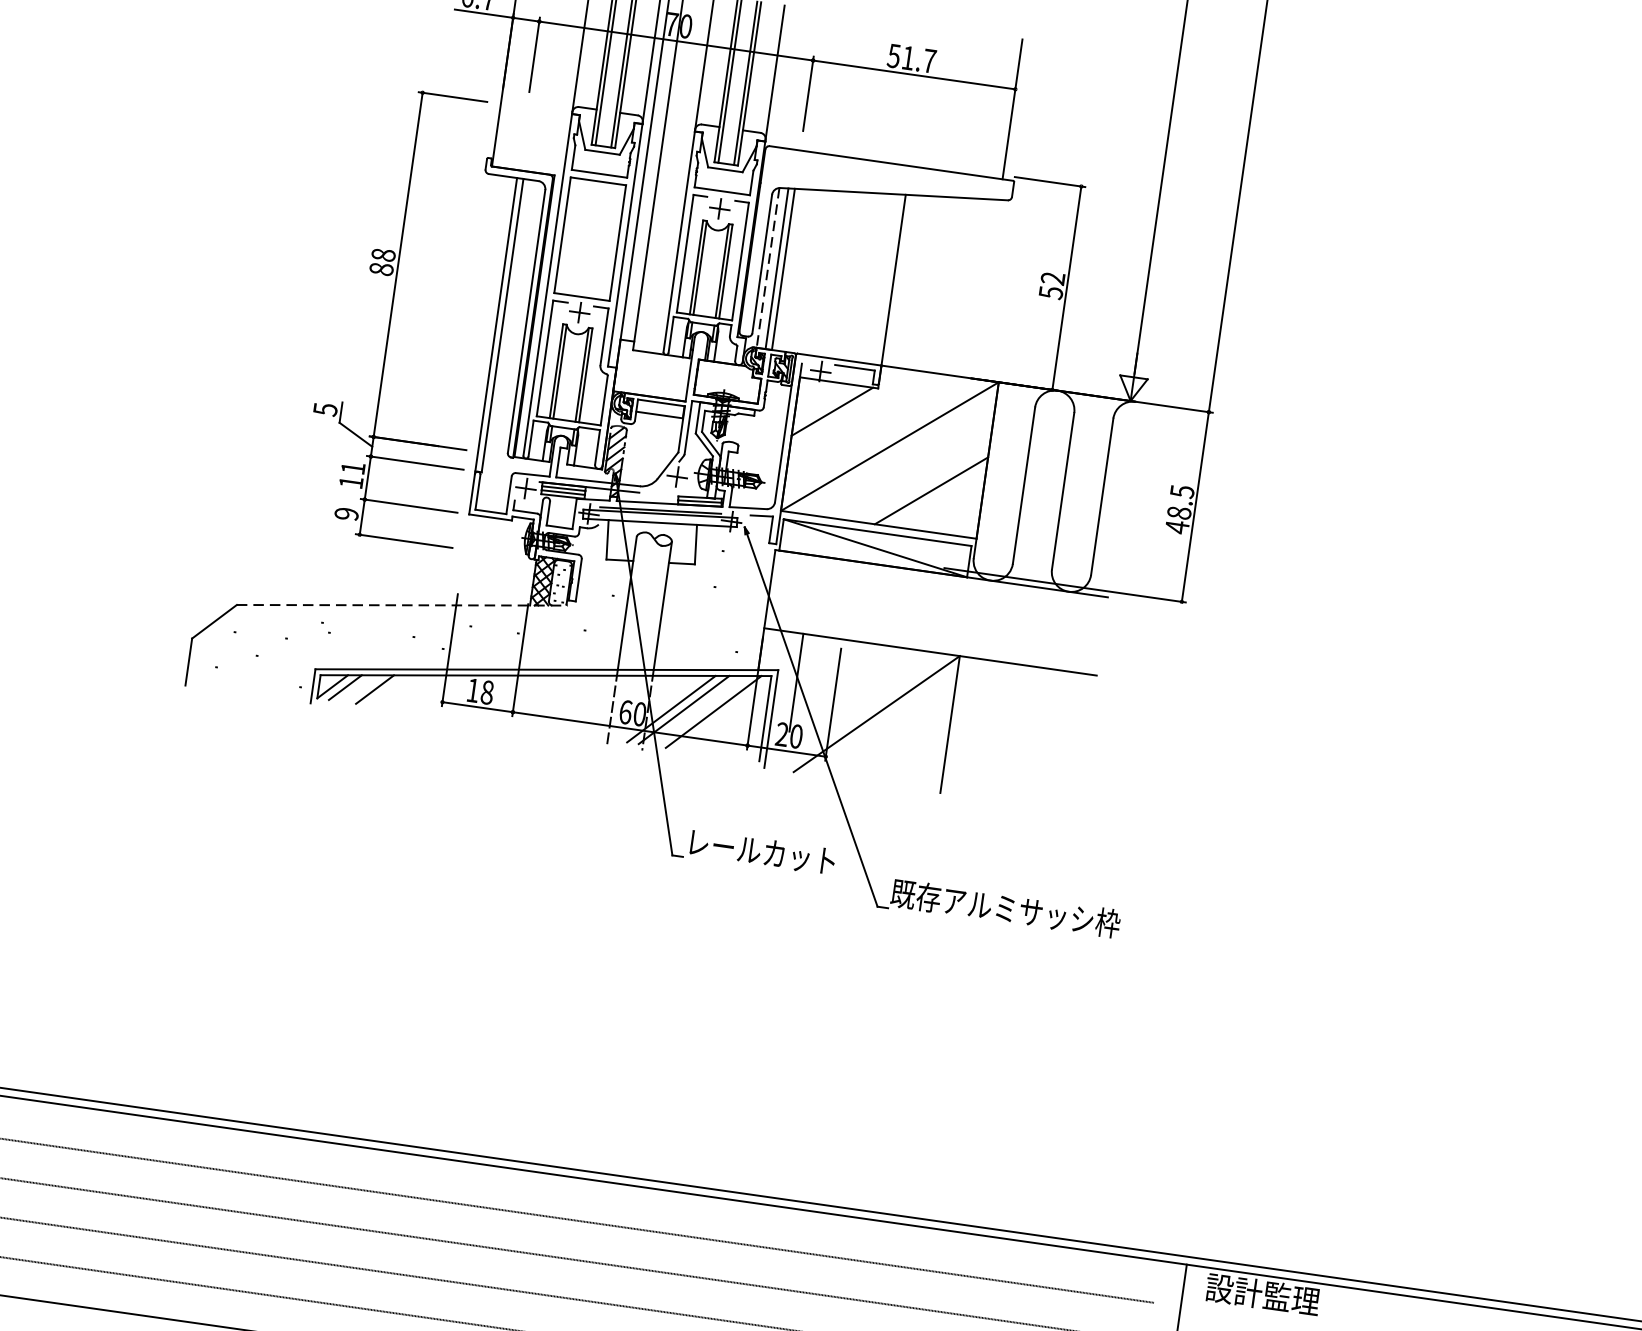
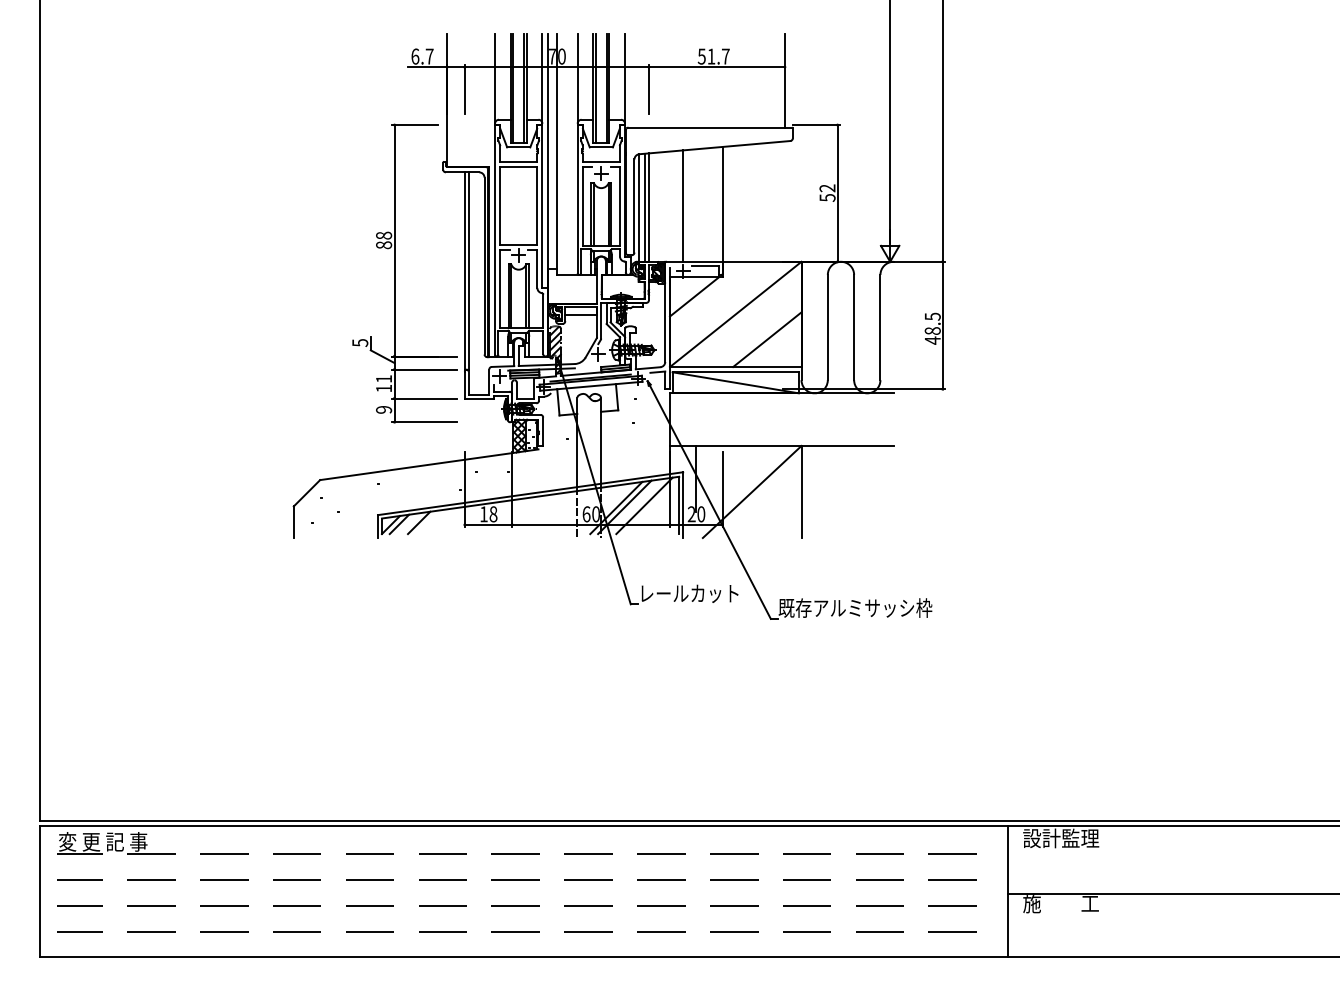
line: (767, 268) -> (638, 208), dashed -> solid
line: (835, 273) -> (683, 205), added
line: (402, 604) -> (429, 464), dashed -> solid

